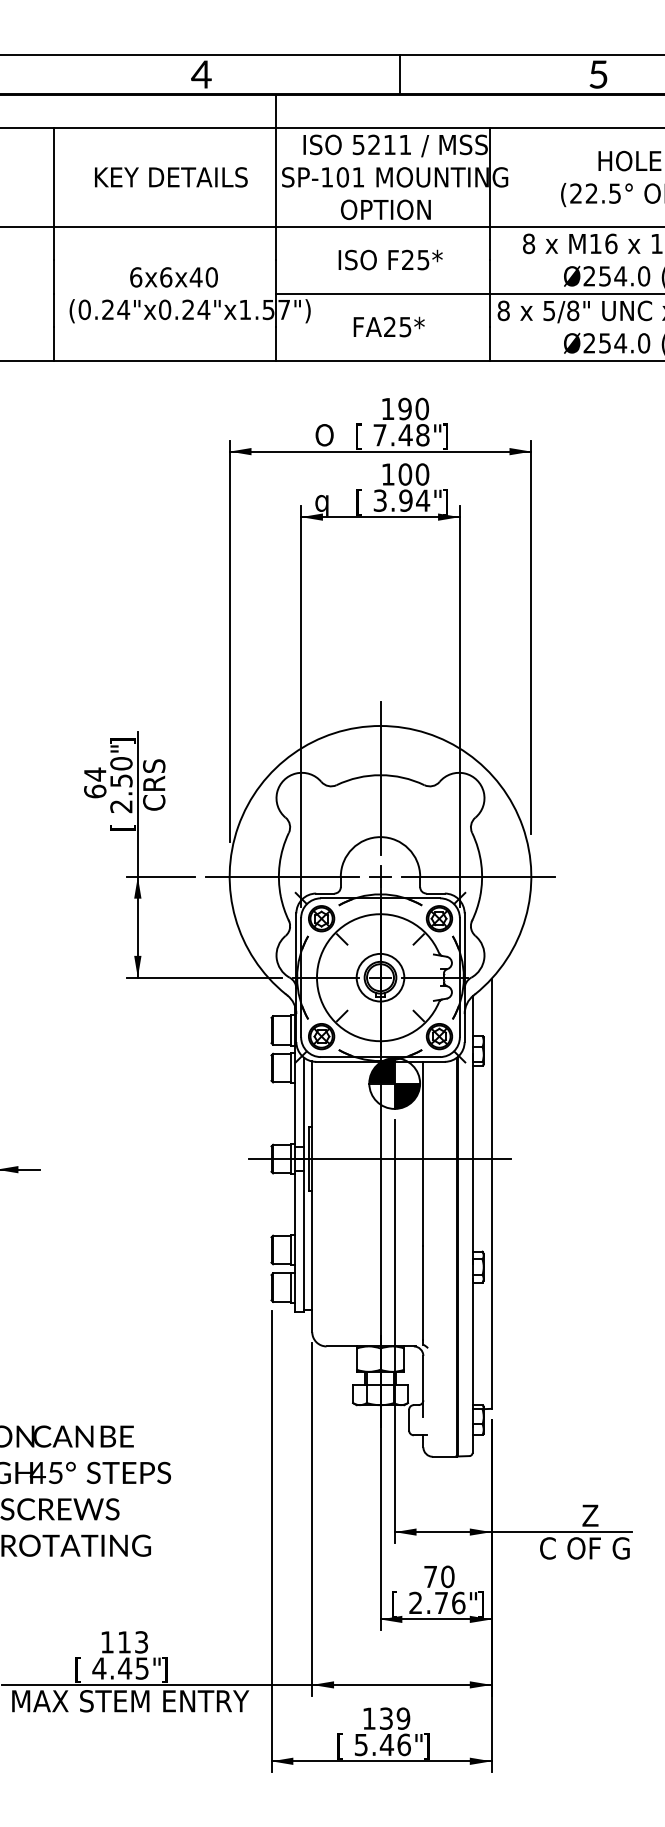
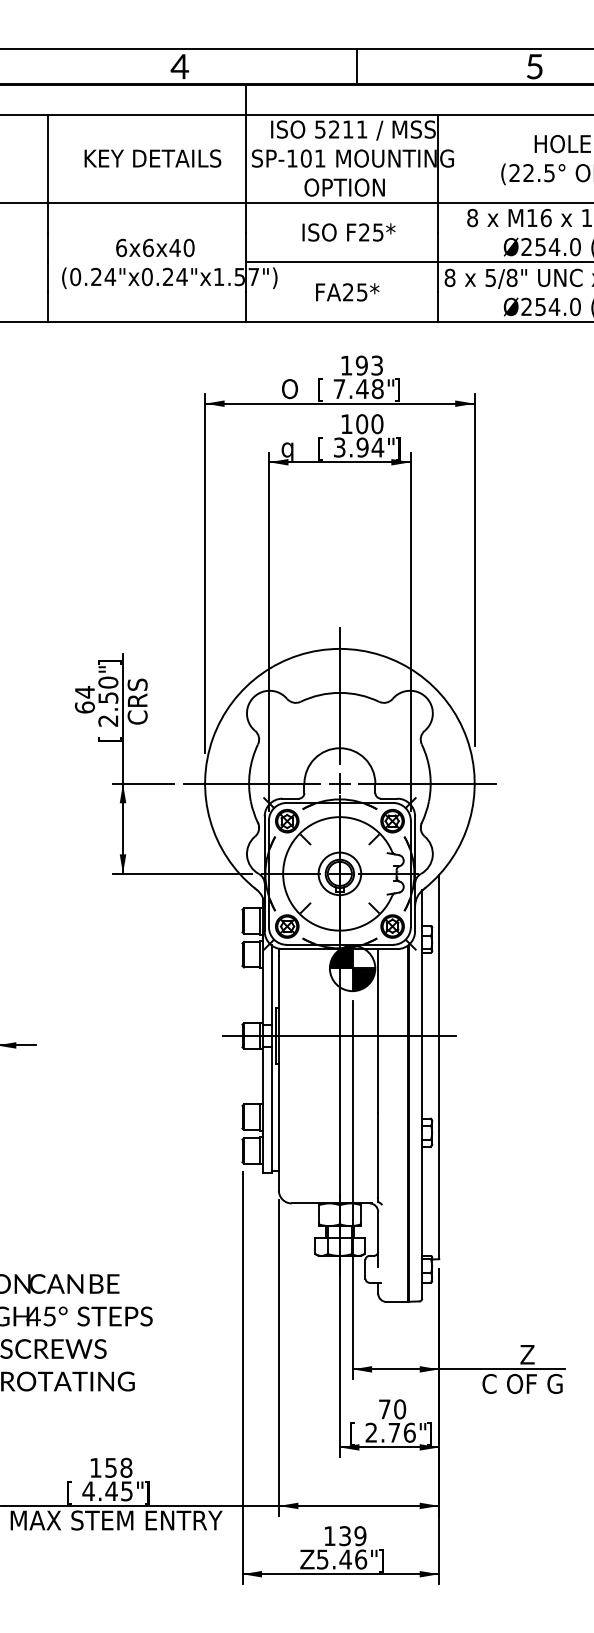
text: (422, 408) -> (377, 365), 190 -> 193
text: (132, 1641) -> (118, 1467), 113 -> 158
text: (344, 1745) -> (307, 1560), [ -> Z

